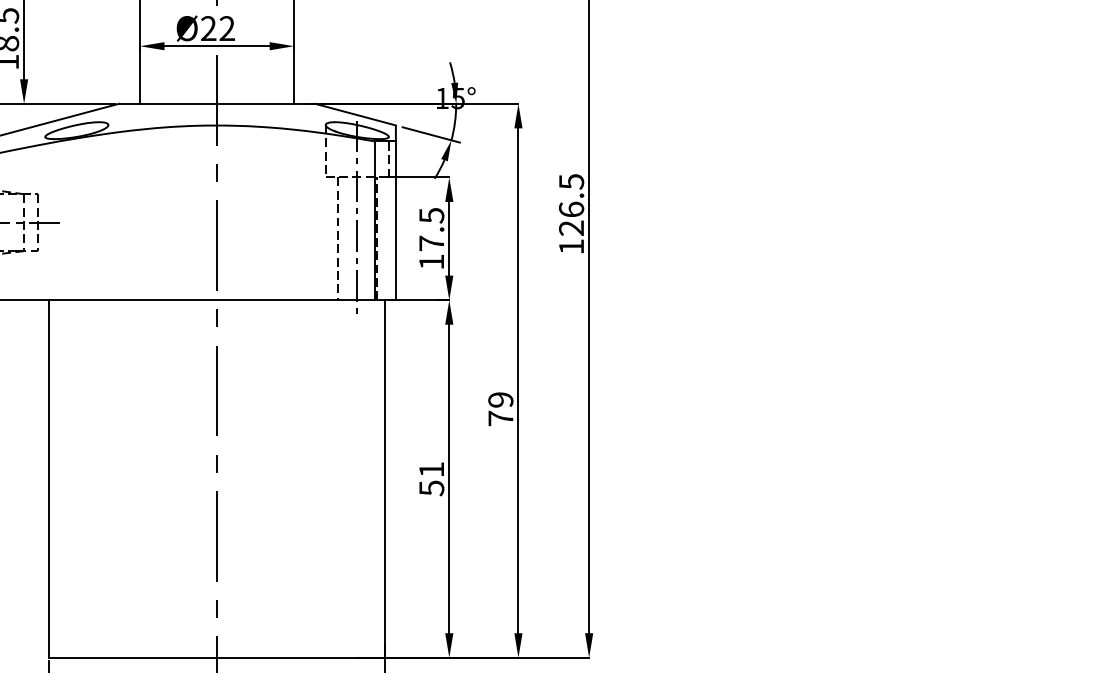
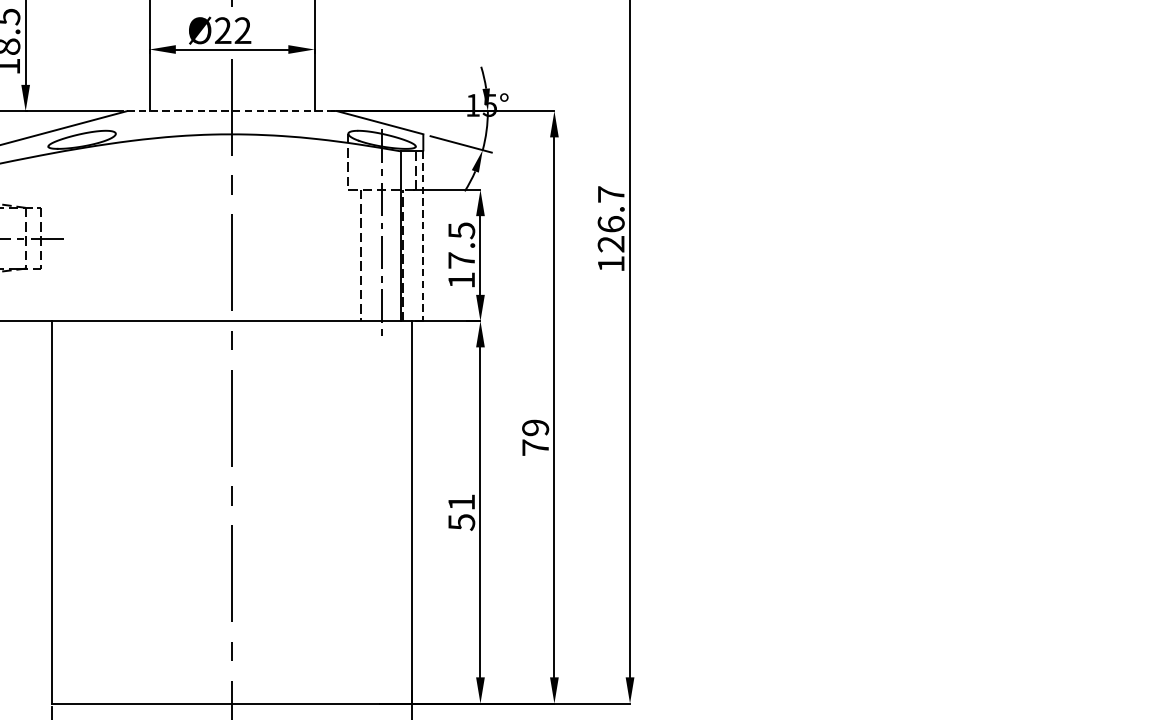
line: (217, 103) -> (232, 110), solid -> dashed
text: (571, 181) -> (611, 194), 126.5 -> 126.7
line: (395, 221) -> (422, 236), solid -> dashed

